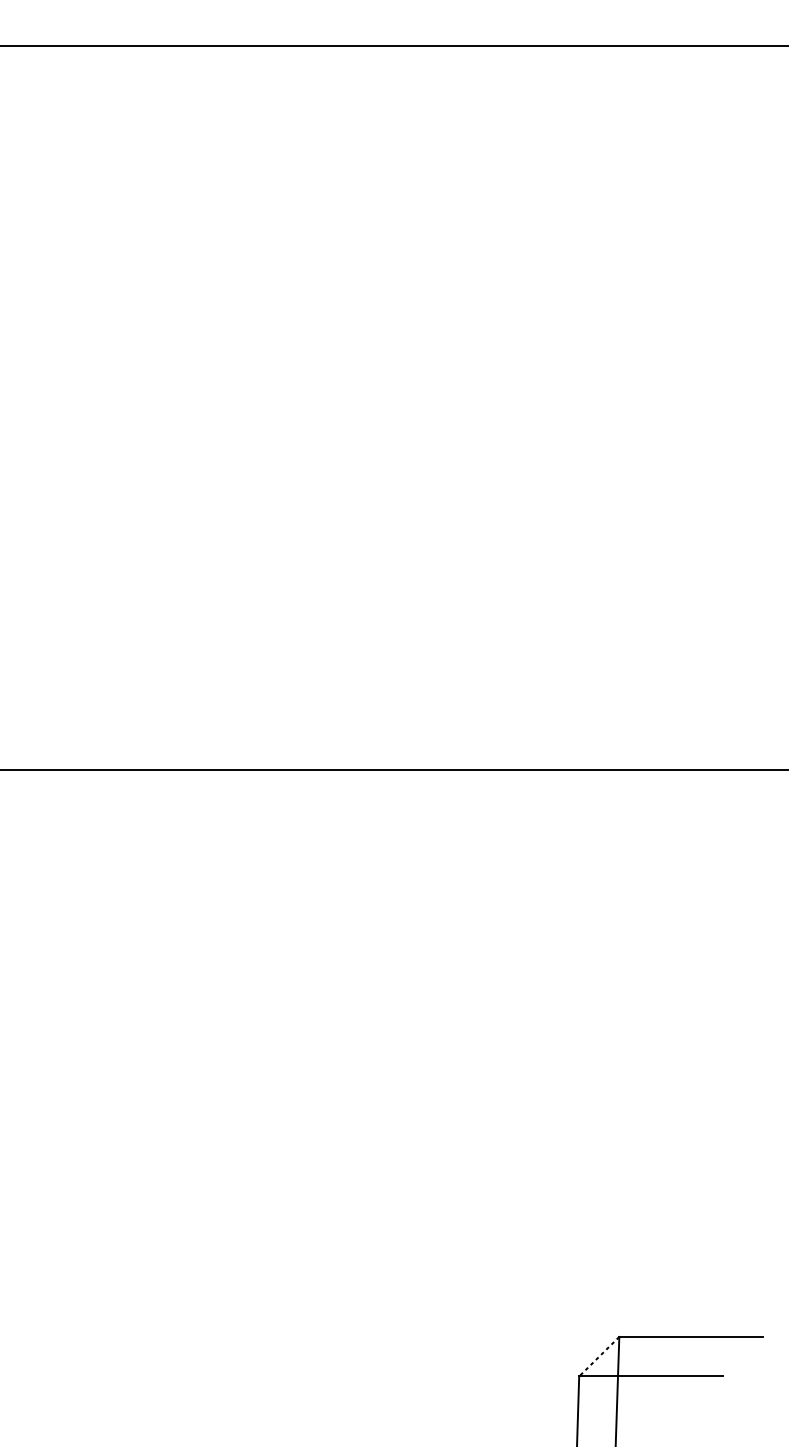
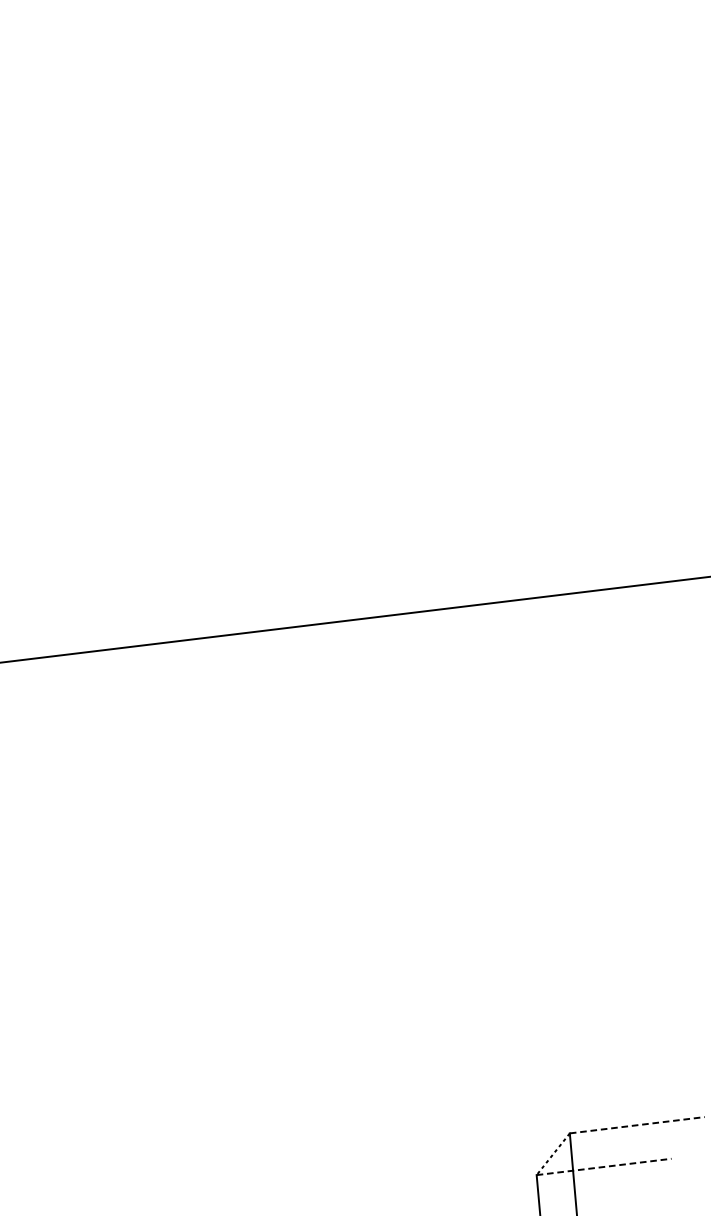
line: (691, 1336) -> (637, 1124), solid -> dashed
line: (651, 1376) -> (604, 1166), solid -> dashed

